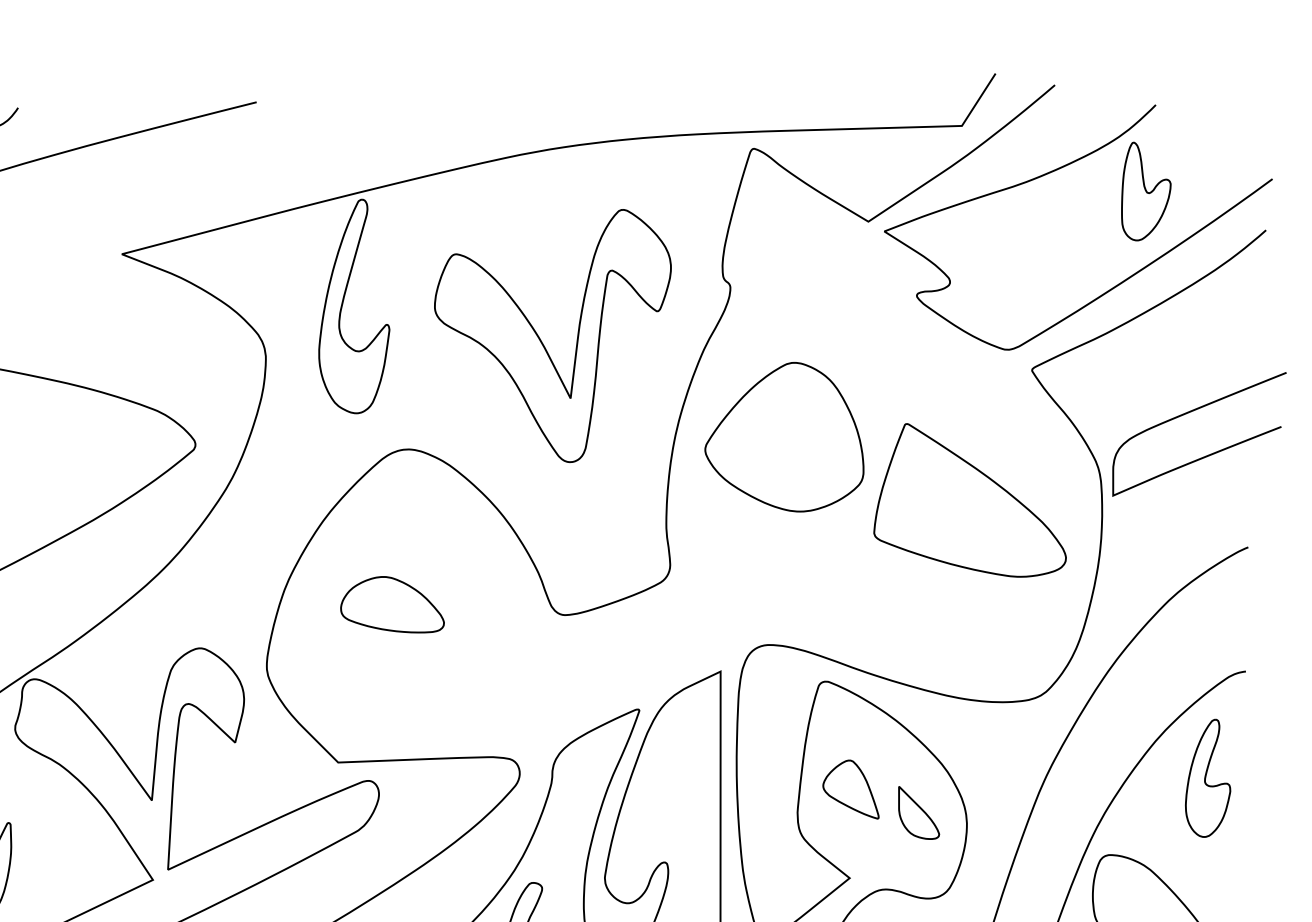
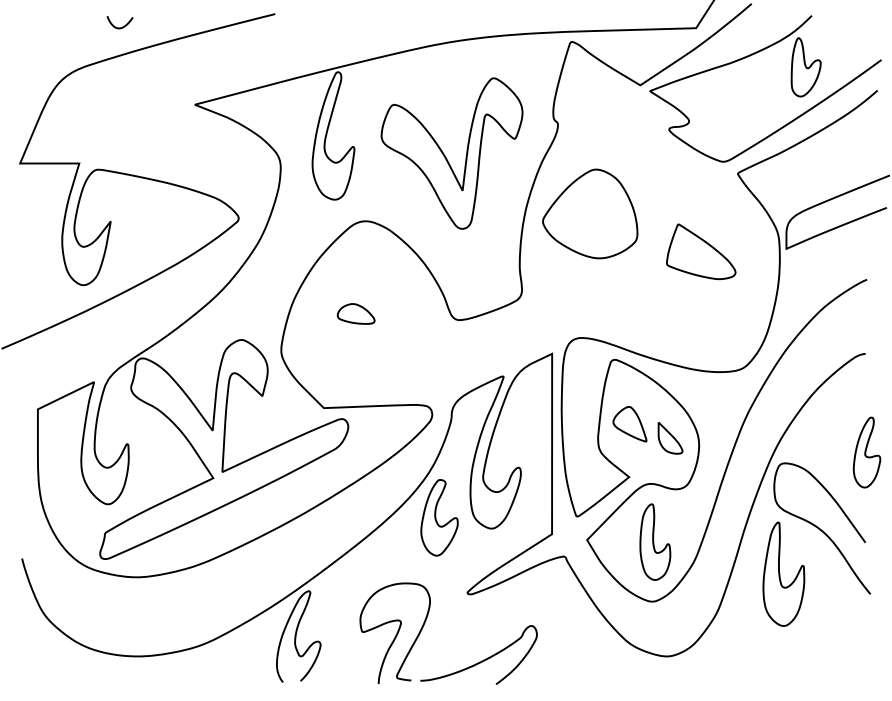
part: (970, 500) -> (701, 251), size x0.6
part: (391, 603) -> (355, 313), size x0.6
part: (1207, 778) -> (866, 452), moved

